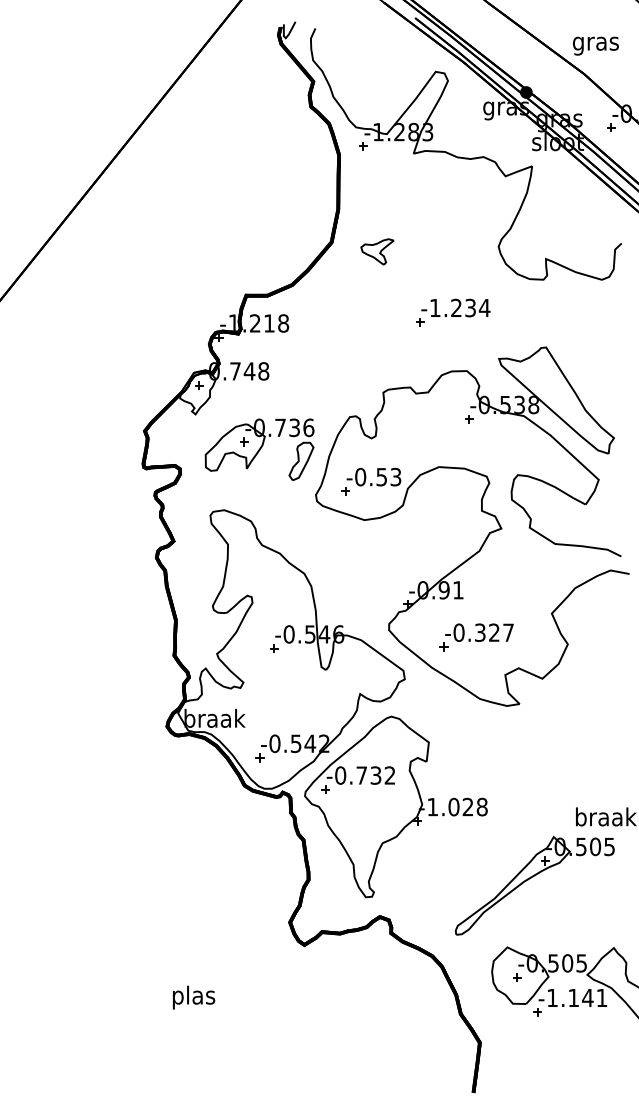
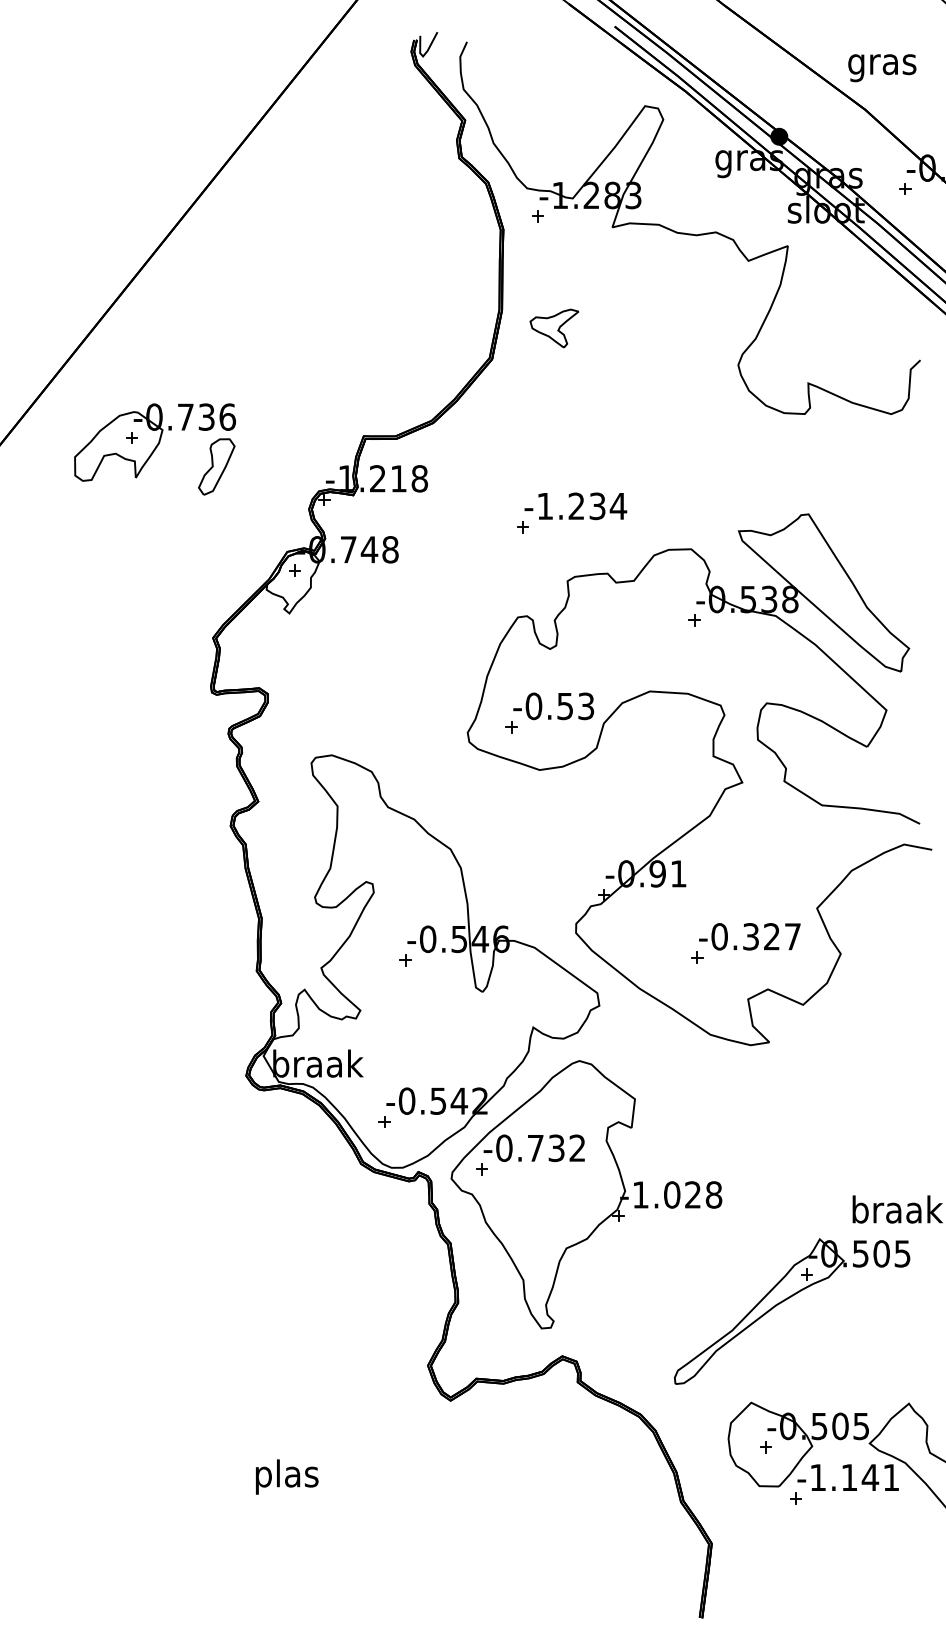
part: (377, 251) -> (554, 327), moved
part: (453, 312) -> (572, 512), moved
part: (259, 449) -> (154, 449), moved
part: (476, 637) -> (745, 943), moved

